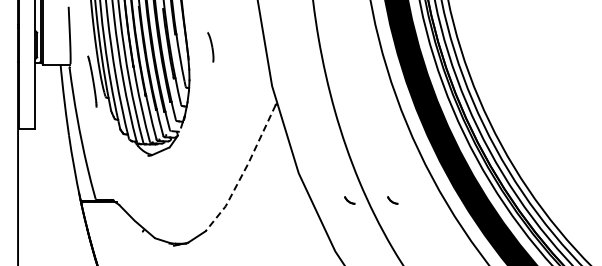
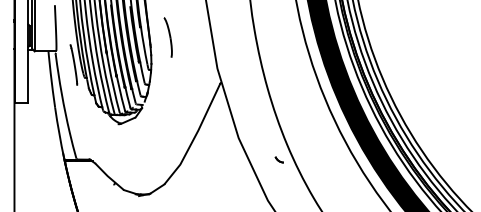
part: (210, 47) -> (168, 37), size x1.67
line: (244, 170) -> (195, 135), dashed -> solid
part: (392, 200) -> (313, 159), removed

